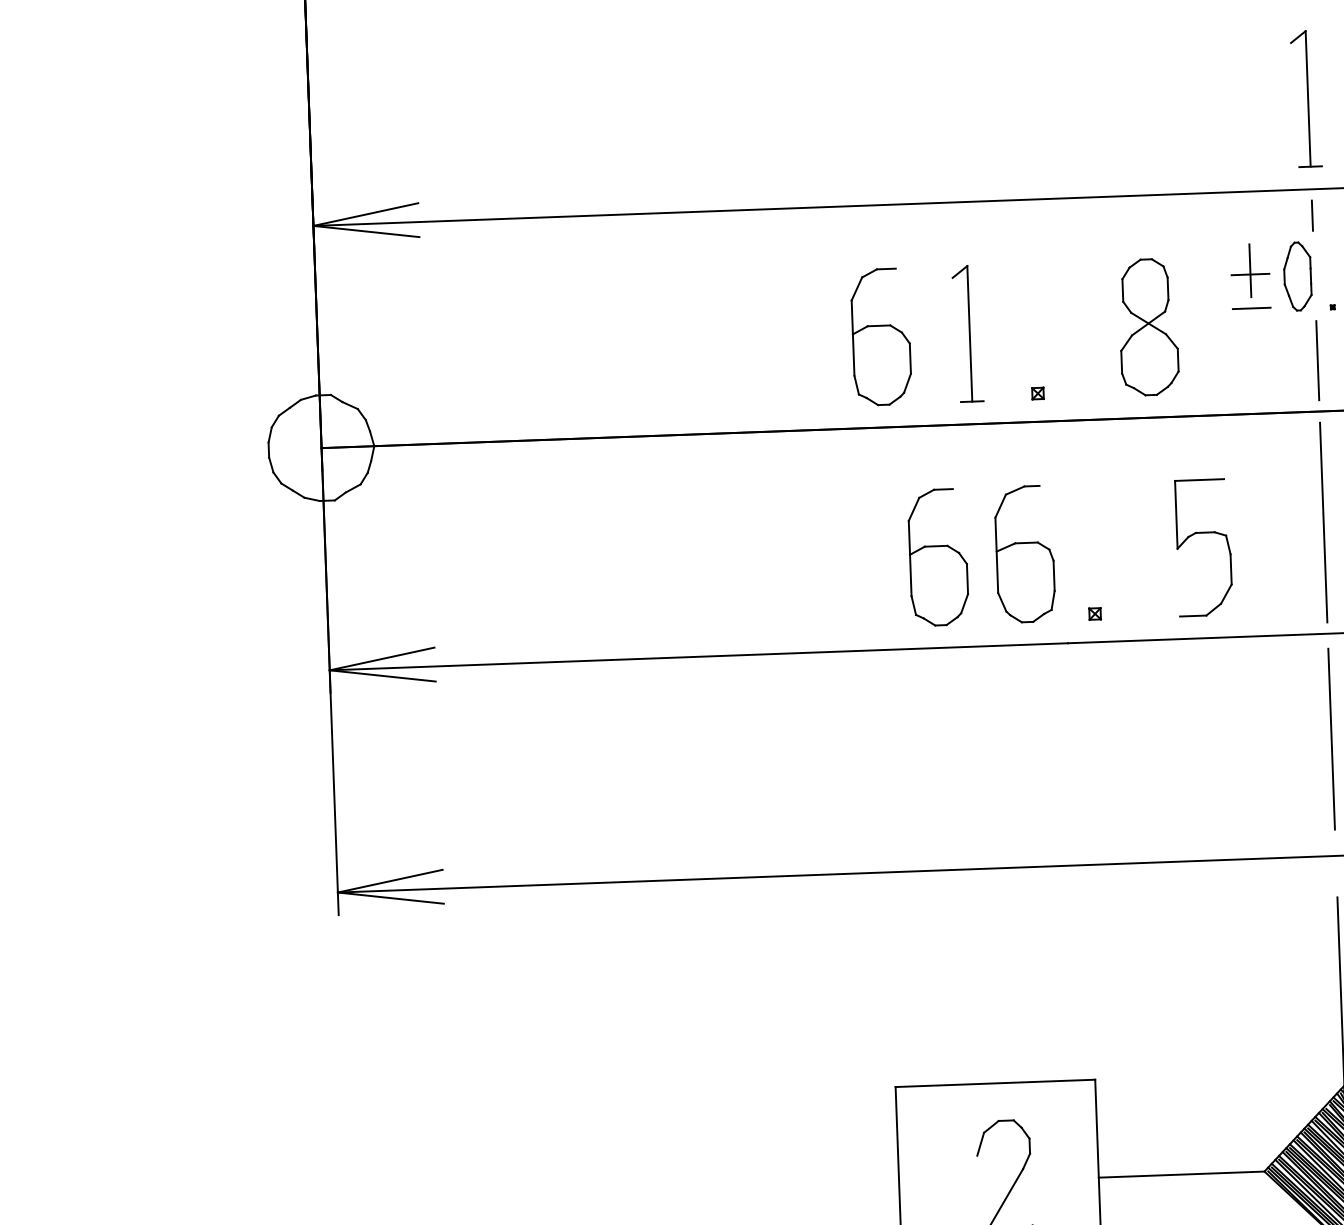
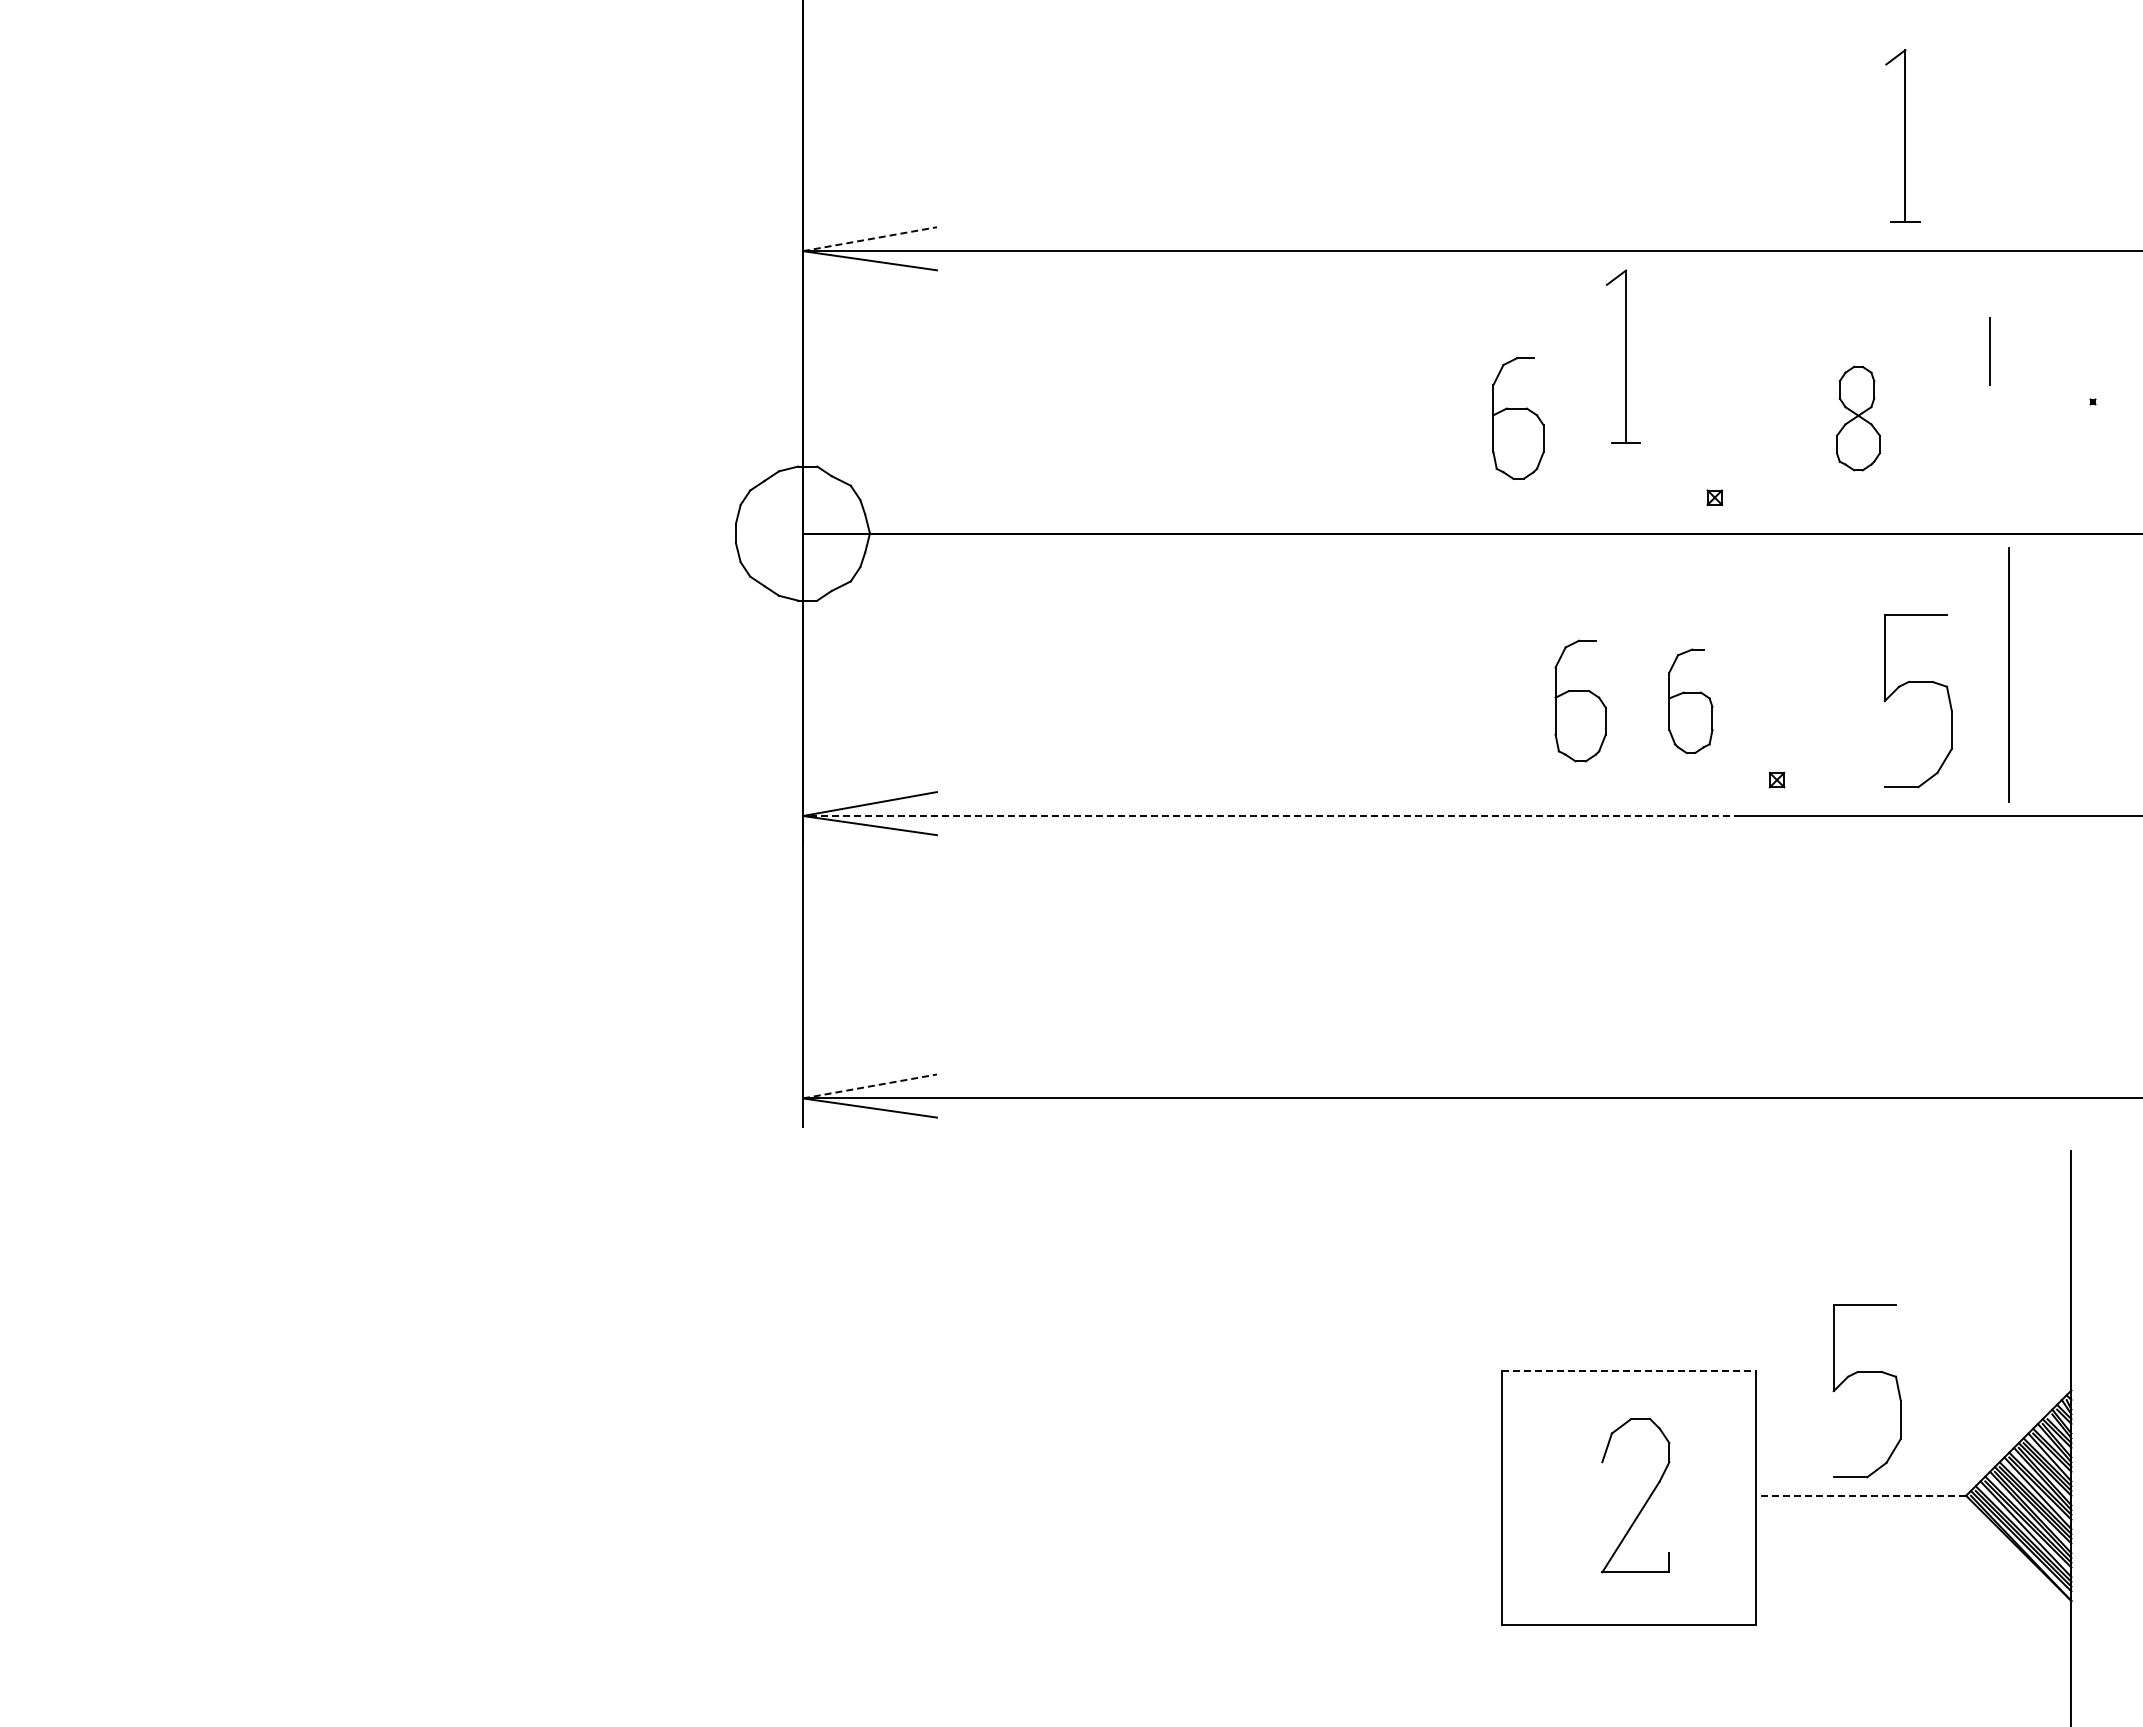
part: (1305, 98) -> (1902, 135), moved
line: (366, 214) -> (870, 239), solid -> dashed
line: (1312, 215) -> (2071, 284), removed
line: (1250, 274) -> (1990, 356), removed
part: (1297, 276) -> (2049, 361), removed
line: (1252, 308) -> (1990, 399), removed
part: (1148, 327) -> (1858, 418), size x0.6
part: (967, 333) -> (1622, 356), moved
part: (881, 336) -> (1518, 418), size x0.7
line: (1317, 360) -> (2071, 468), removed
line: (1322, 522) -> (2008, 674), moved
part: (1024, 554) -> (1690, 701), size x0.6
part: (938, 557) -> (1580, 700), size x0.7
line: (698, 657) -> (1271, 816), solid -> dashed
line: (1331, 738) -> (2071, 949), removed
line: (390, 881) -> (870, 1086), solid -> dashed
part: (1182, 1077) -> (1866, 1372), added
line: (995, 1083) -> (1628, 1371), solid -> dashed
line: (1181, 1174) -> (1860, 1495), solid -> dashed

